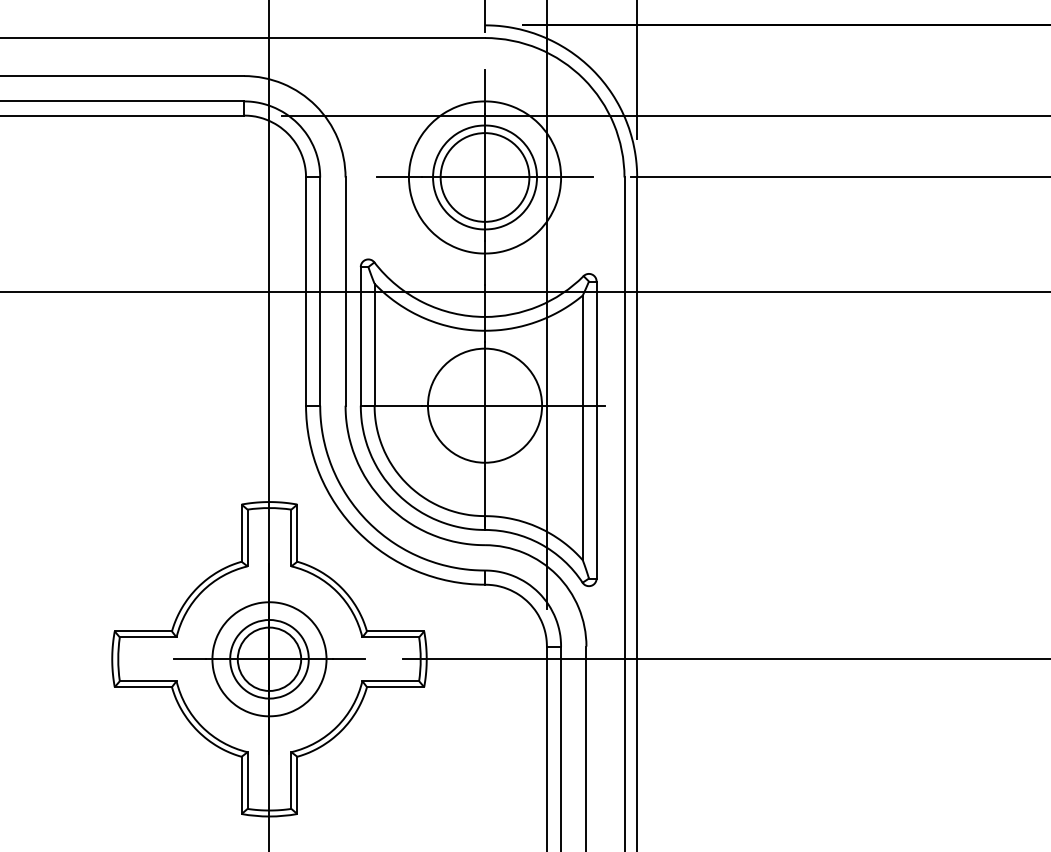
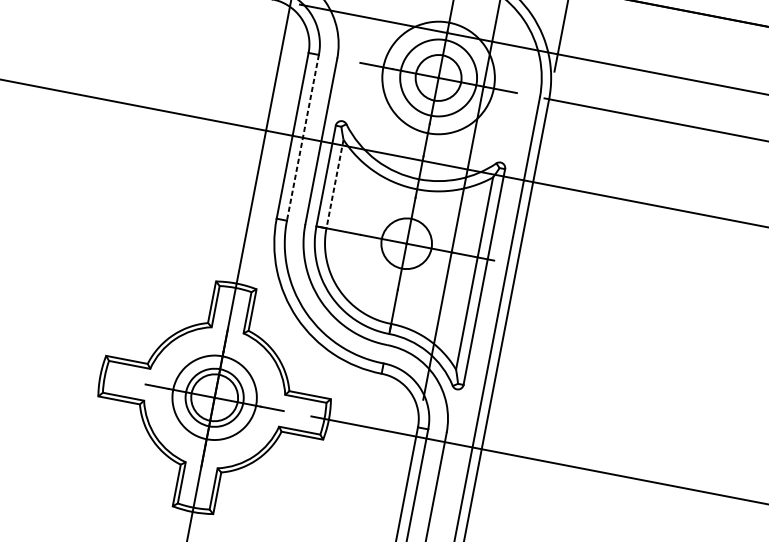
circle: (484, 177) -> (438, 77), size x0.7
line: (320, 292) -> (303, 138), solid -> dashed
line: (374, 344) -> (334, 183), solid -> dashed
circle: (484, 405) -> (406, 243), size x0.6

